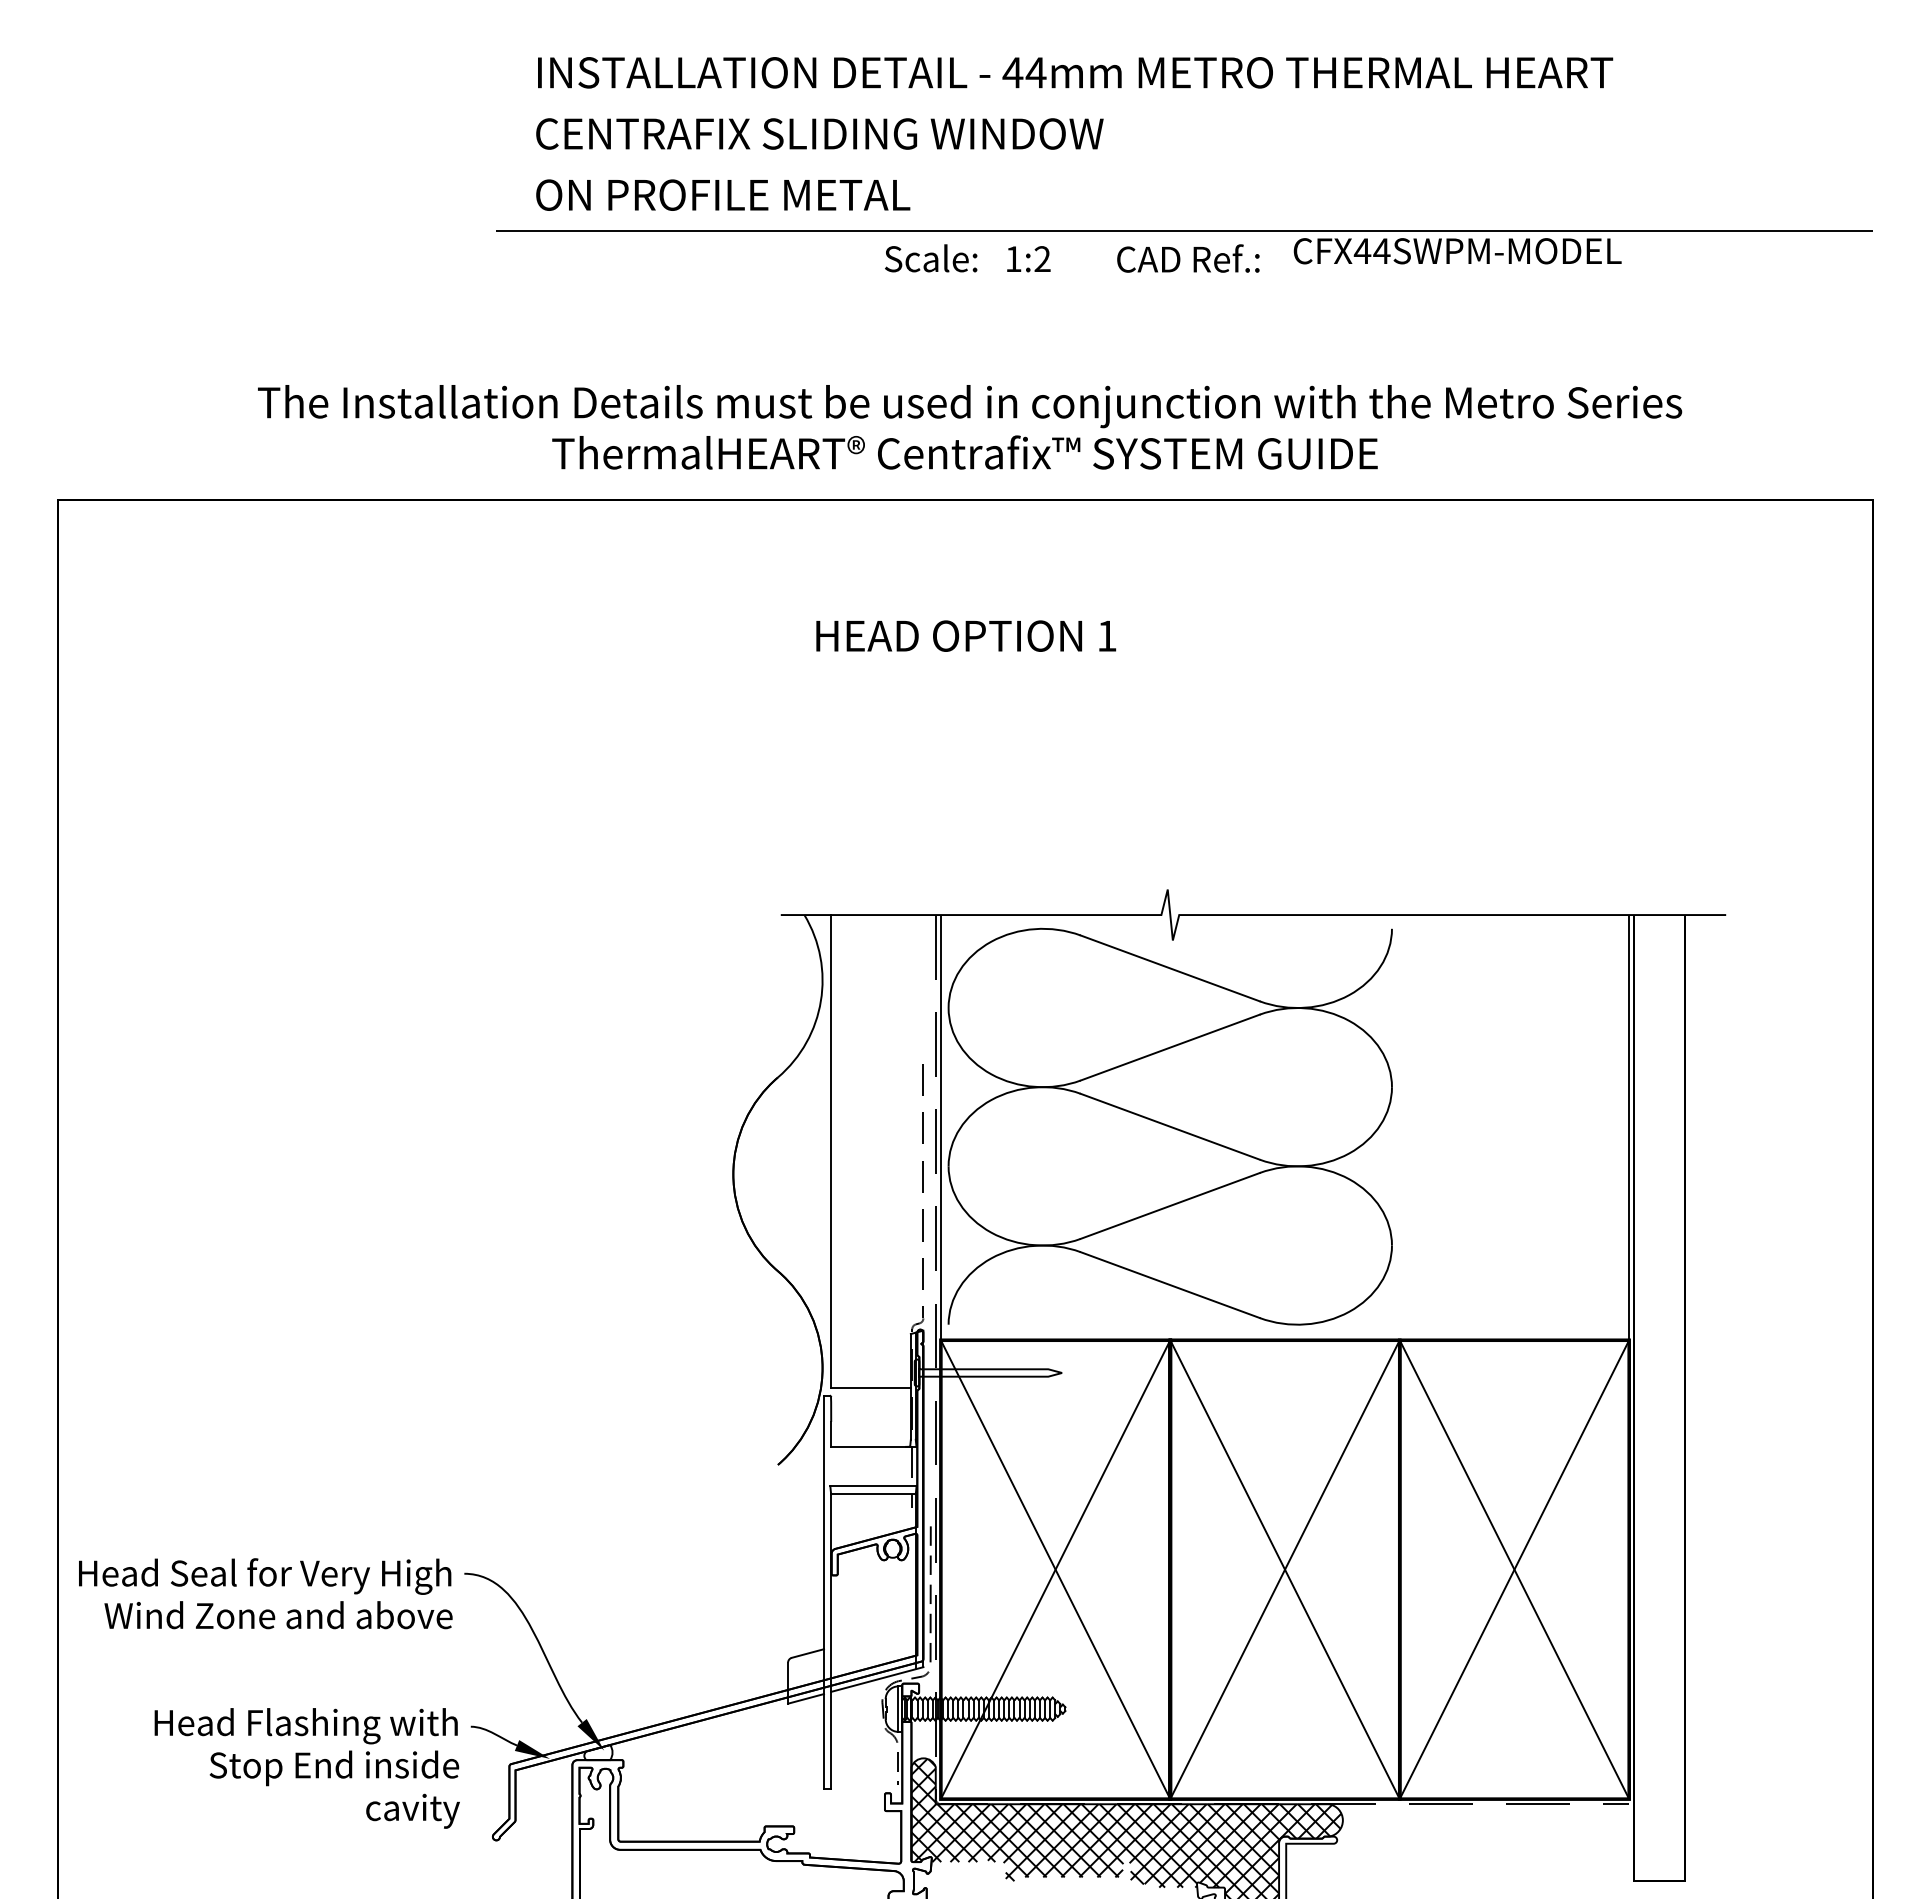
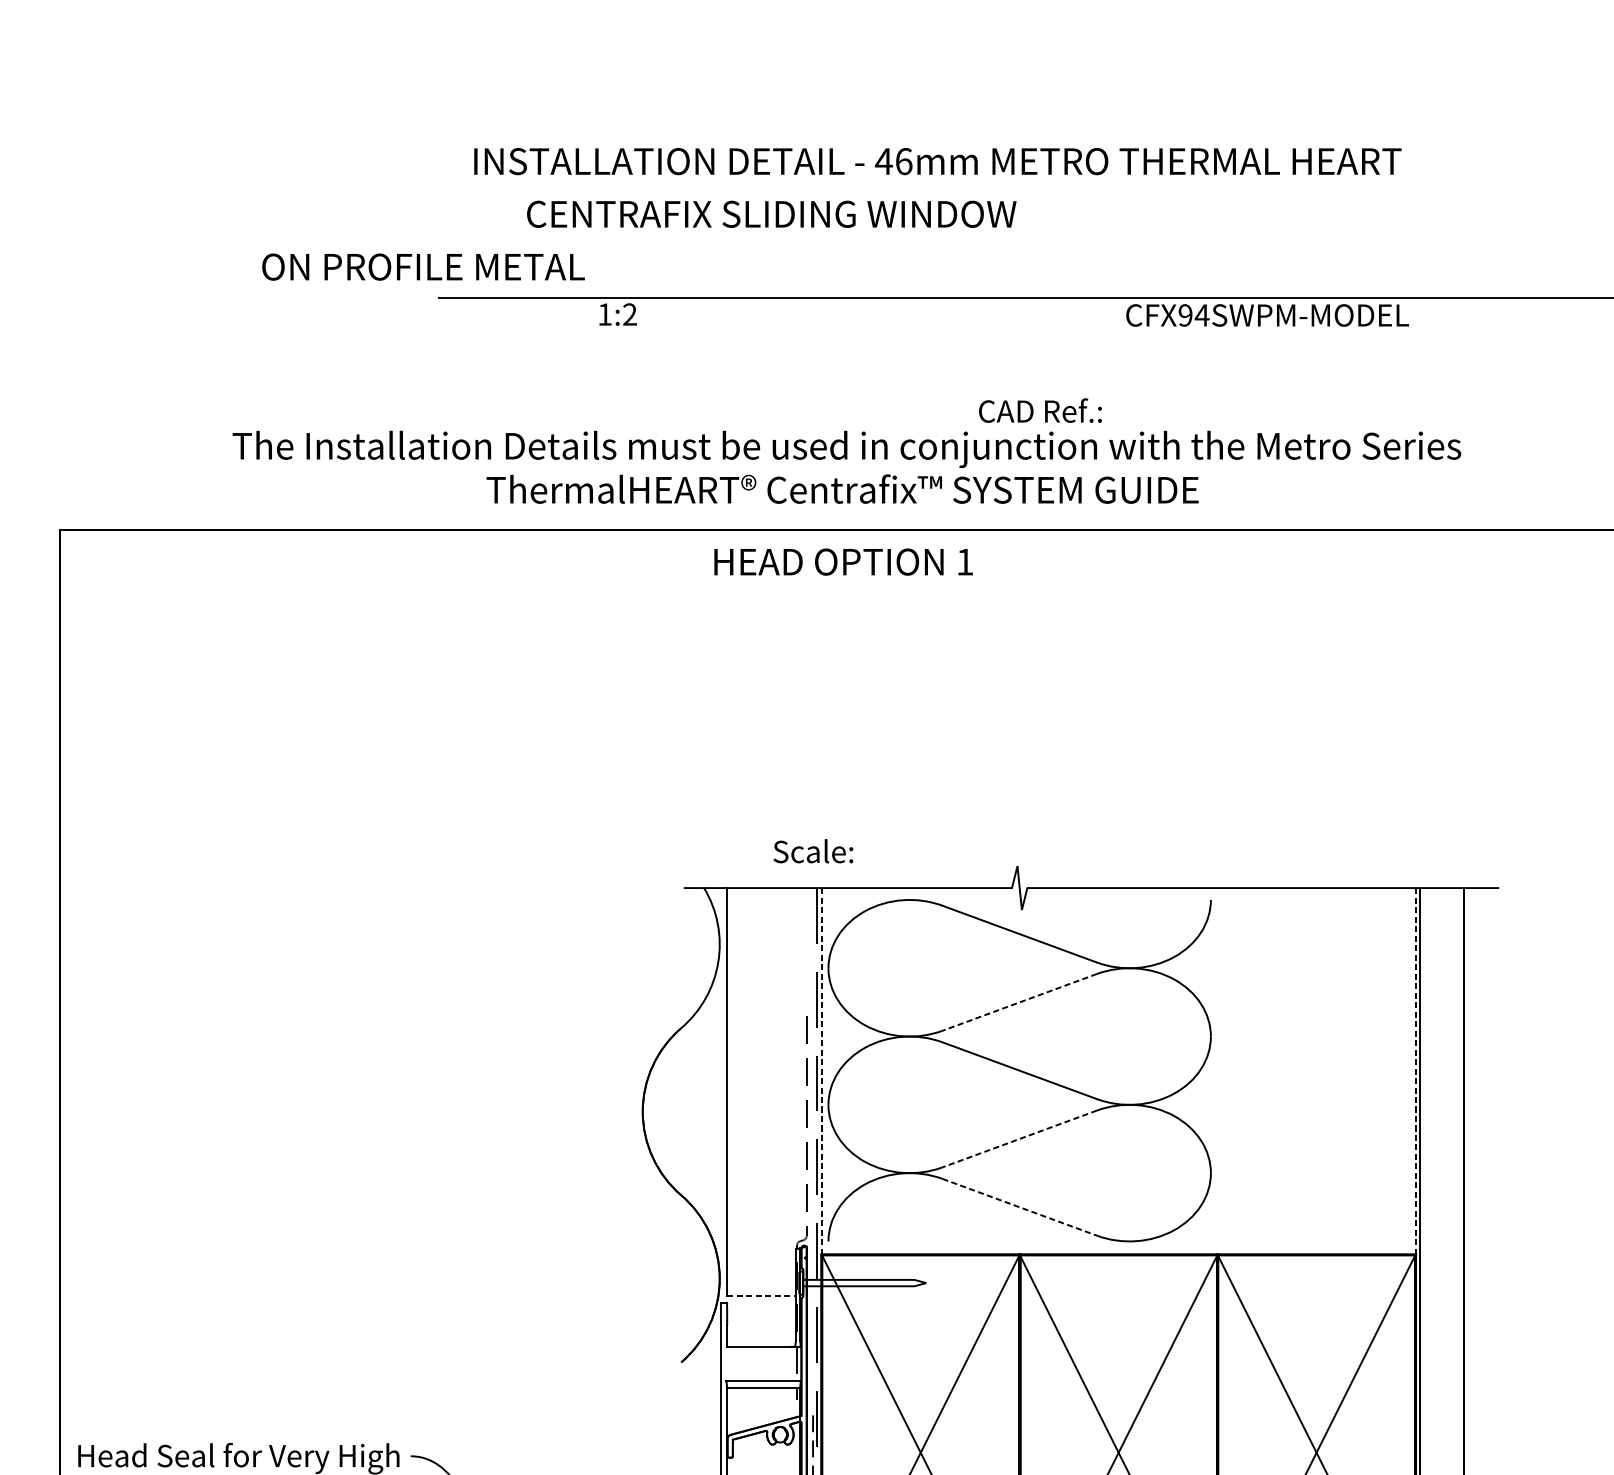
text: (1035, 72) -> (903, 161), 44mm -> 46mm
text: (819, 133) -> (771, 213), moved
text: (723, 194) -> (423, 266), moved
text: (1362, 251) -> (1185, 315), CFX44SWPM-MODEL -> CFX94SWPM-MODEL
text: (931, 258) -> (813, 851), moved
text: (1188, 258) -> (1040, 410), moved
text: (1028, 259) -> (617, 314), moved
text: (966, 635) -> (843, 561), moved
line: (1169, 1047) -> (1019, 1002), solid -> dashed
line: (940, 1127) -> (821, 1071), solid -> dashed
line: (1629, 1127) -> (1415, 1071), solid -> dashed
line: (1169, 1206) -> (1019, 1139), solid -> dashed
line: (1170, 1285) -> (1019, 1207), solid -> dashed
line: (871, 1388) -> (761, 1296), solid -> dashed

